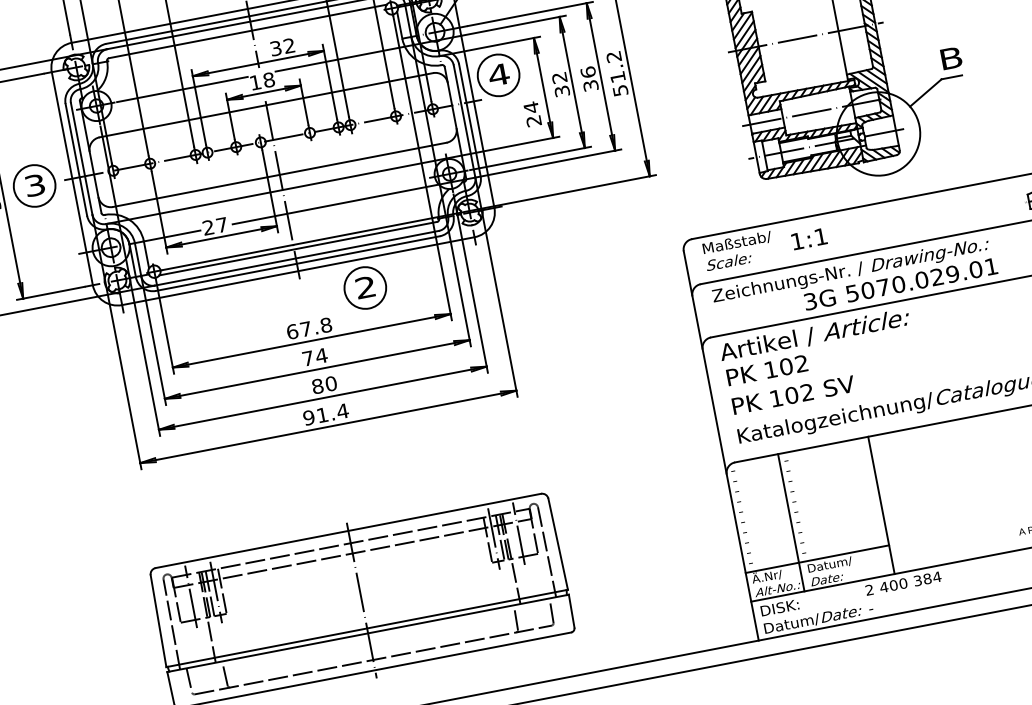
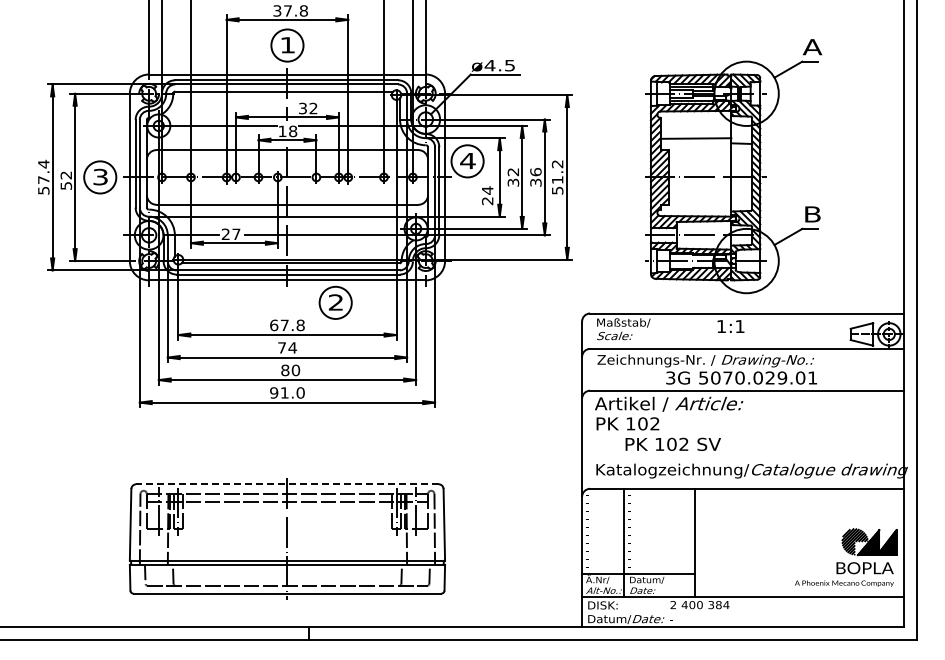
text: (808, 239) -> (730, 326), moved
text: (792, 394) -> (672, 443), moved
text: (342, 410) -> (300, 392), 91.4 -> 91.0
line: (347, 531) -> (286, 484), solid -> dashed

